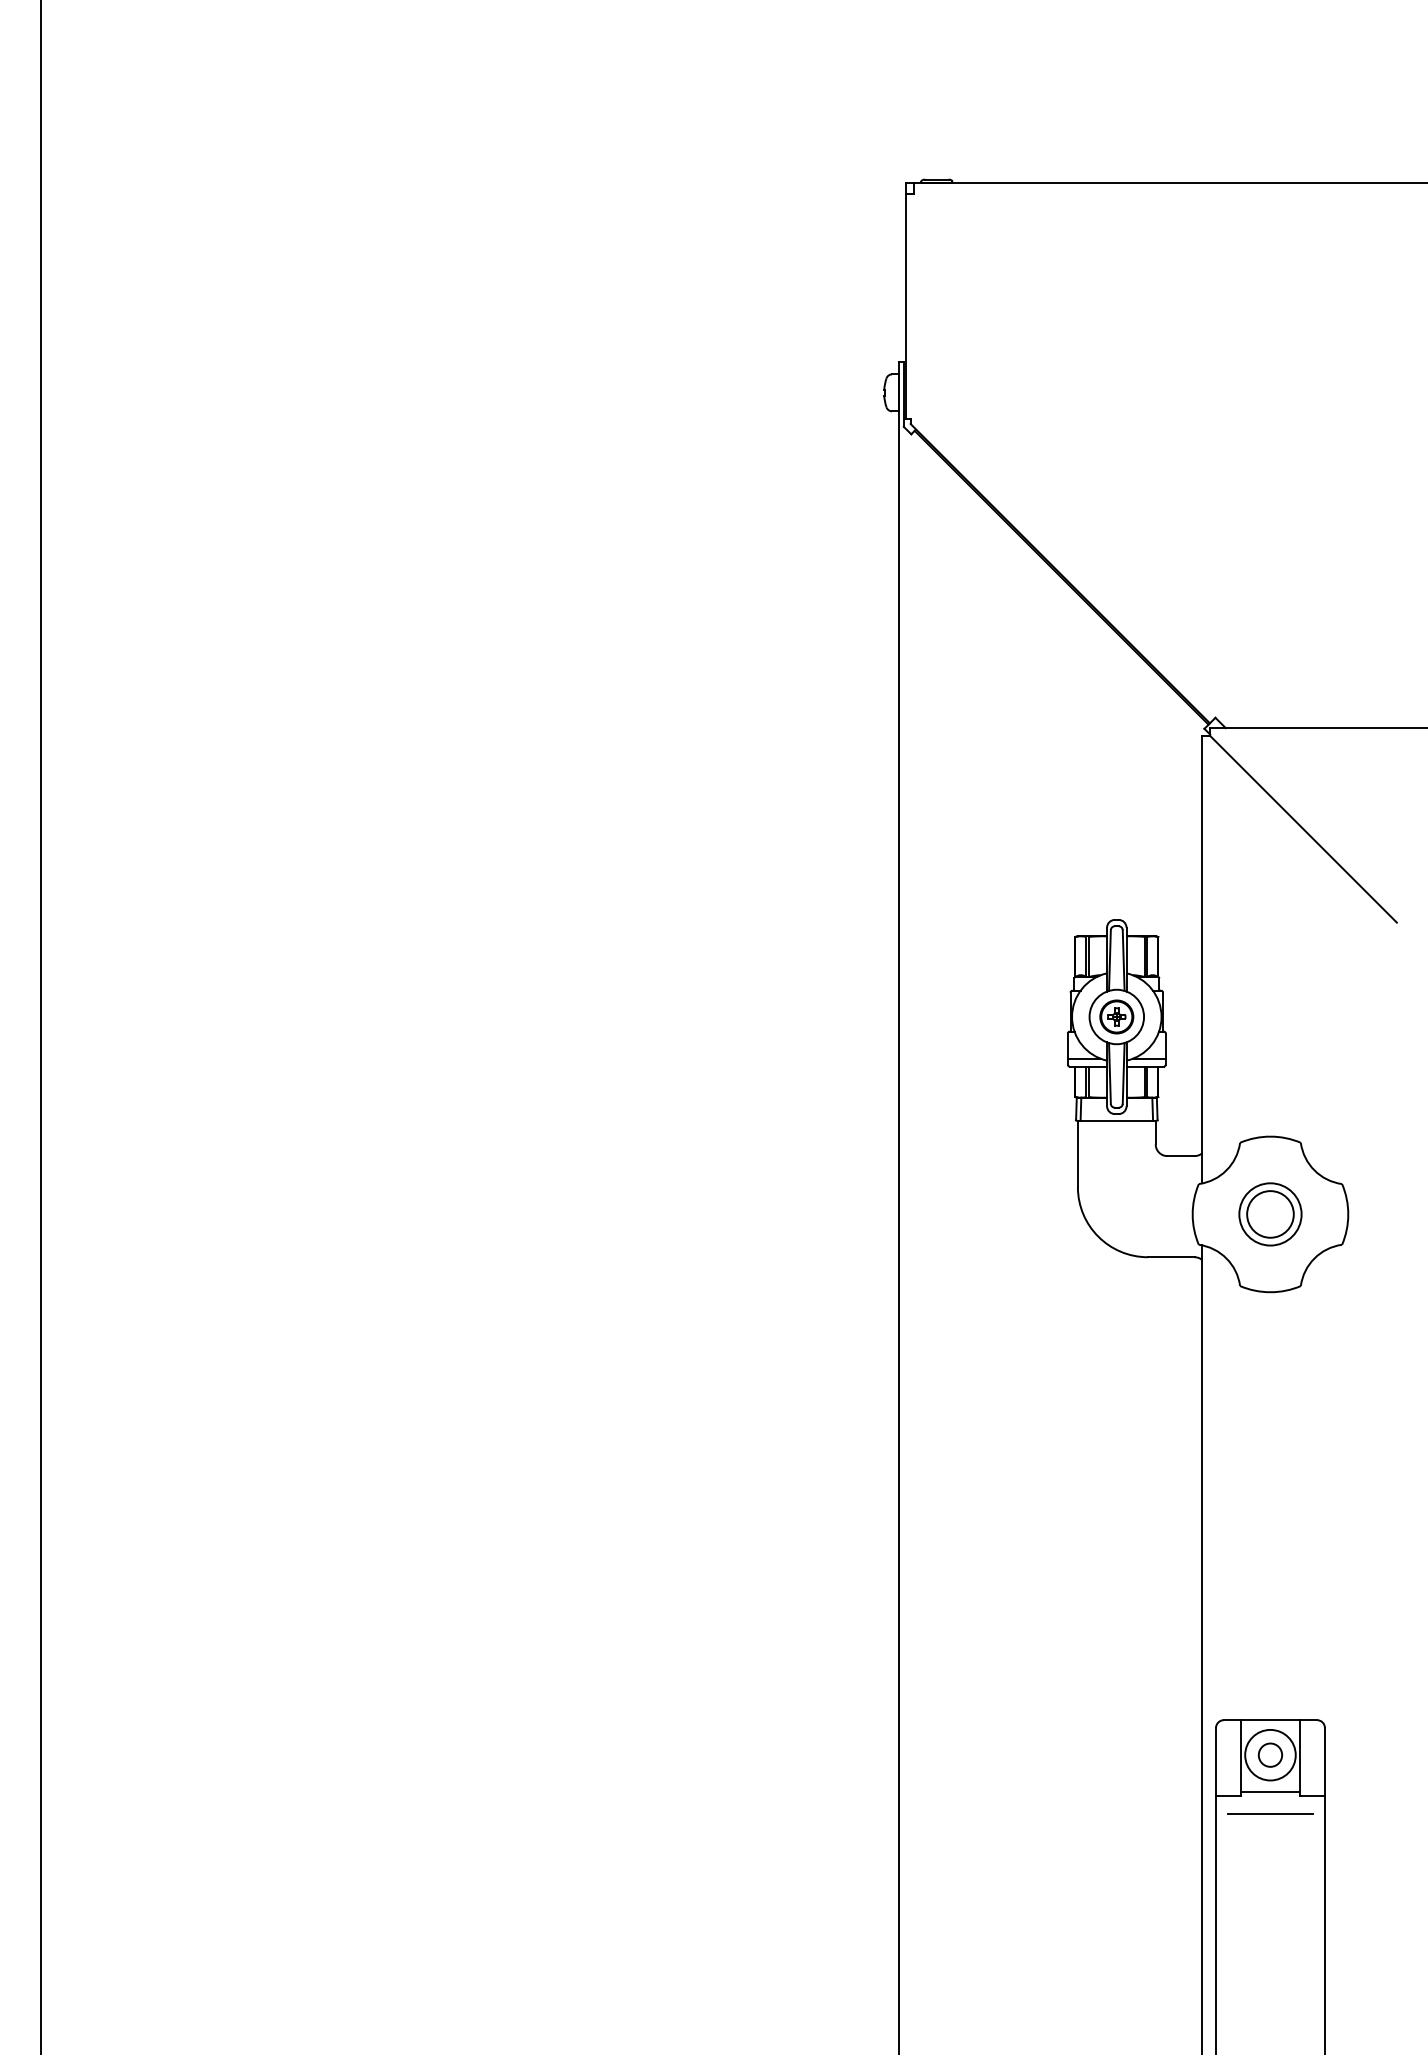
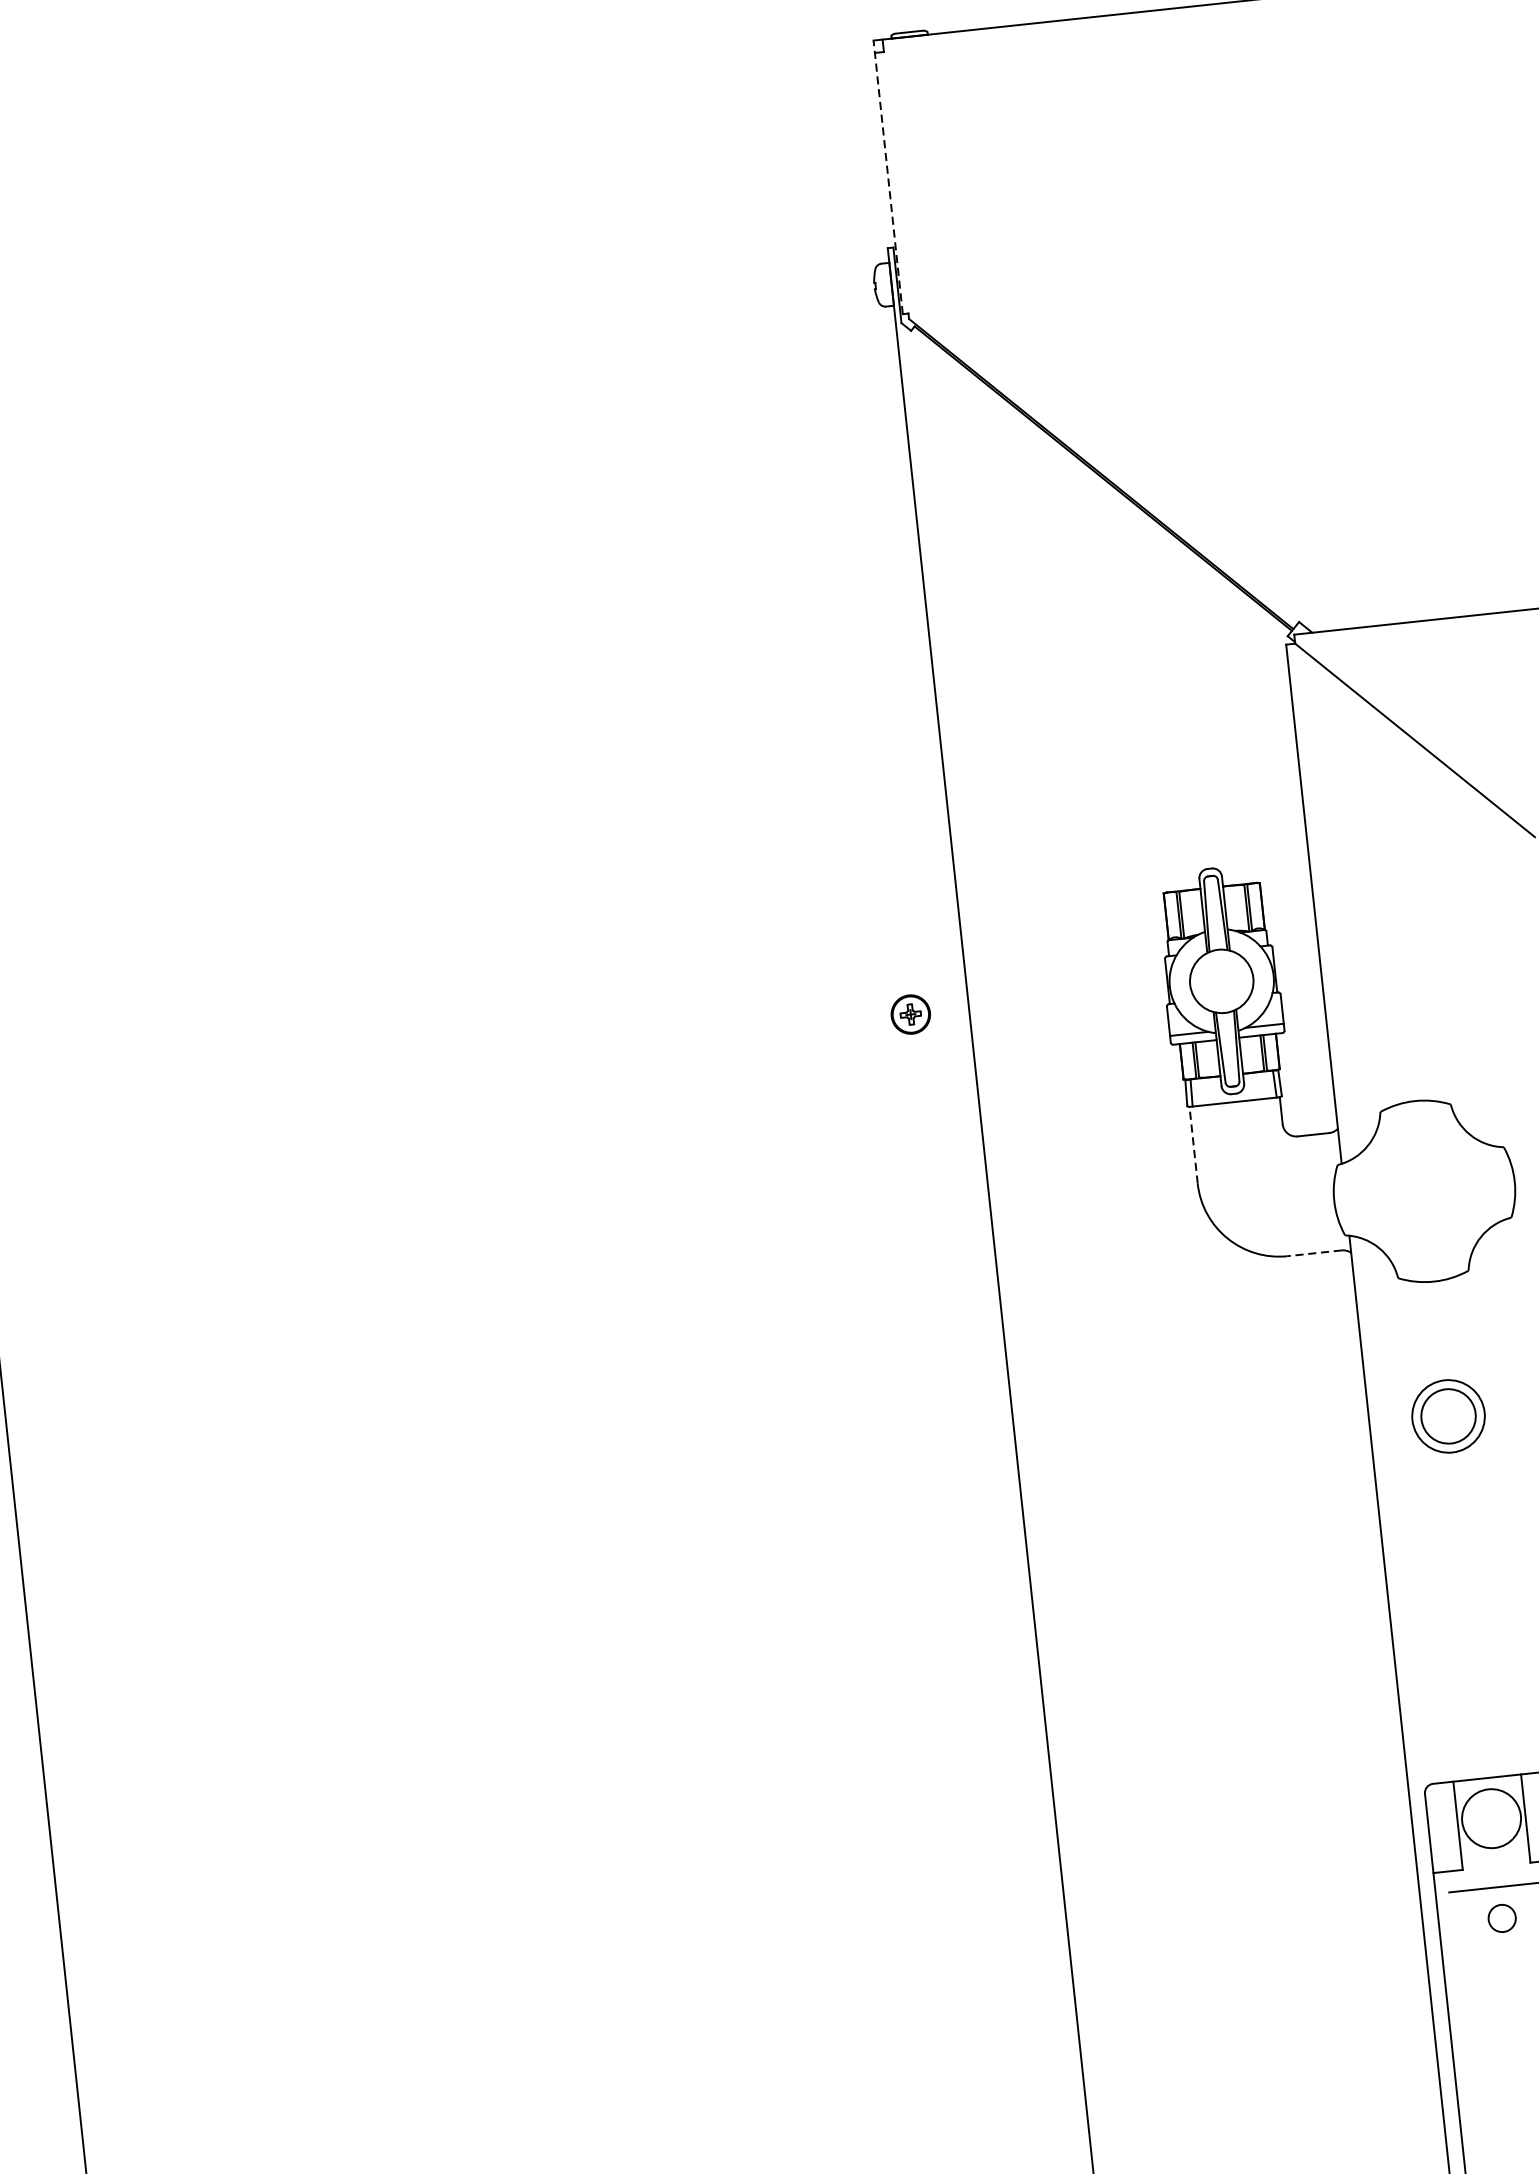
line: (905, 301) -> (887, 177), solid -> dashed
part: (1116, 1016) -> (910, 1014), moved
line: (1077, 1153) -> (1193, 1144), solid -> dashed
part: (1270, 1214) -> (1448, 1416), moved
line: (1170, 1257) -> (1313, 1253), solid -> dashed
circle: (1269, 1754) -> (1500, 1917), moved
line: (1270, 1792) -> (1496, 1861), removed

